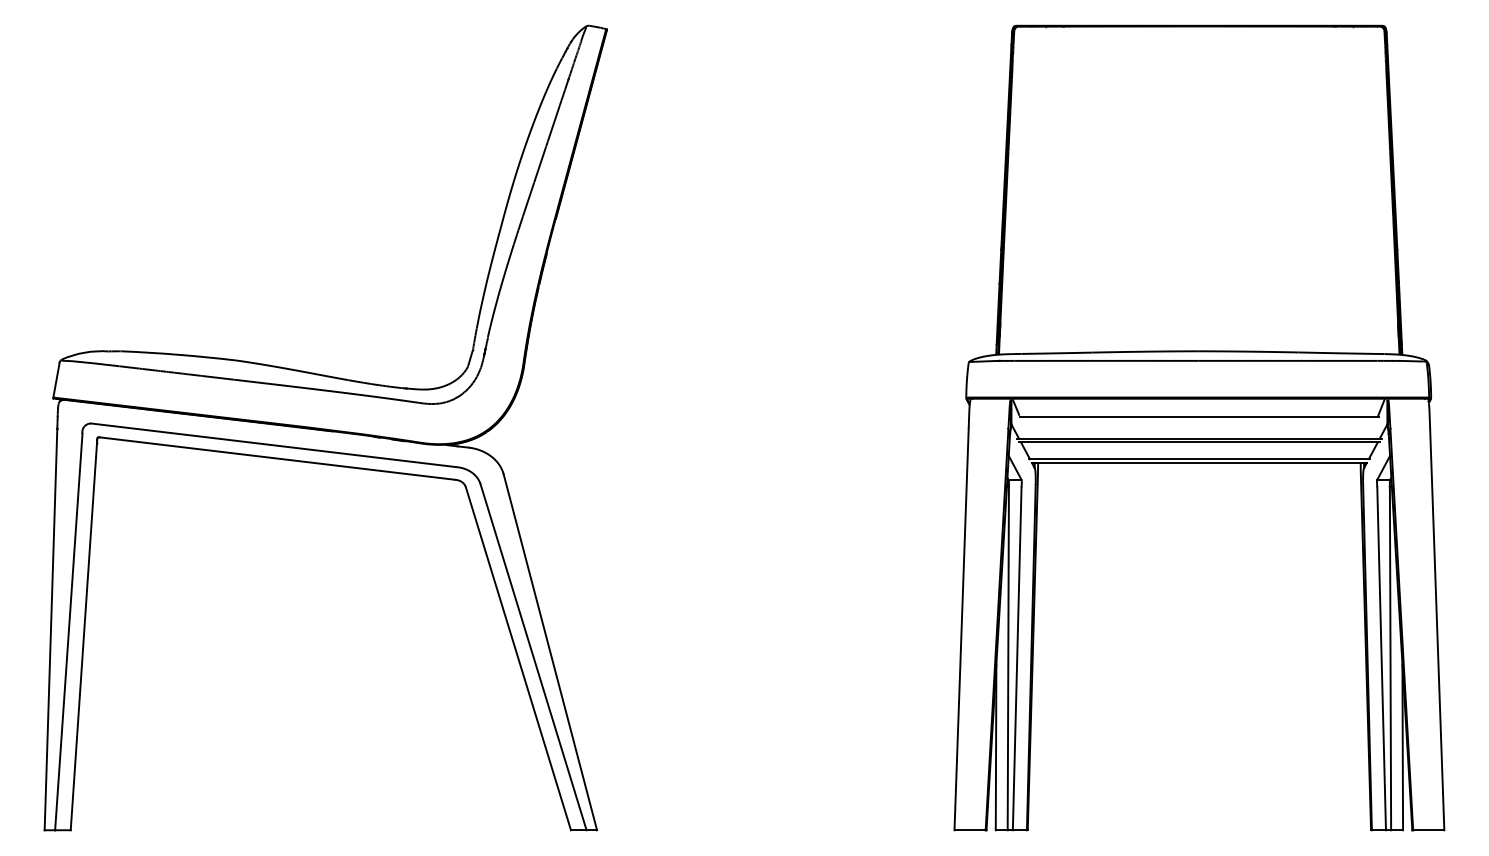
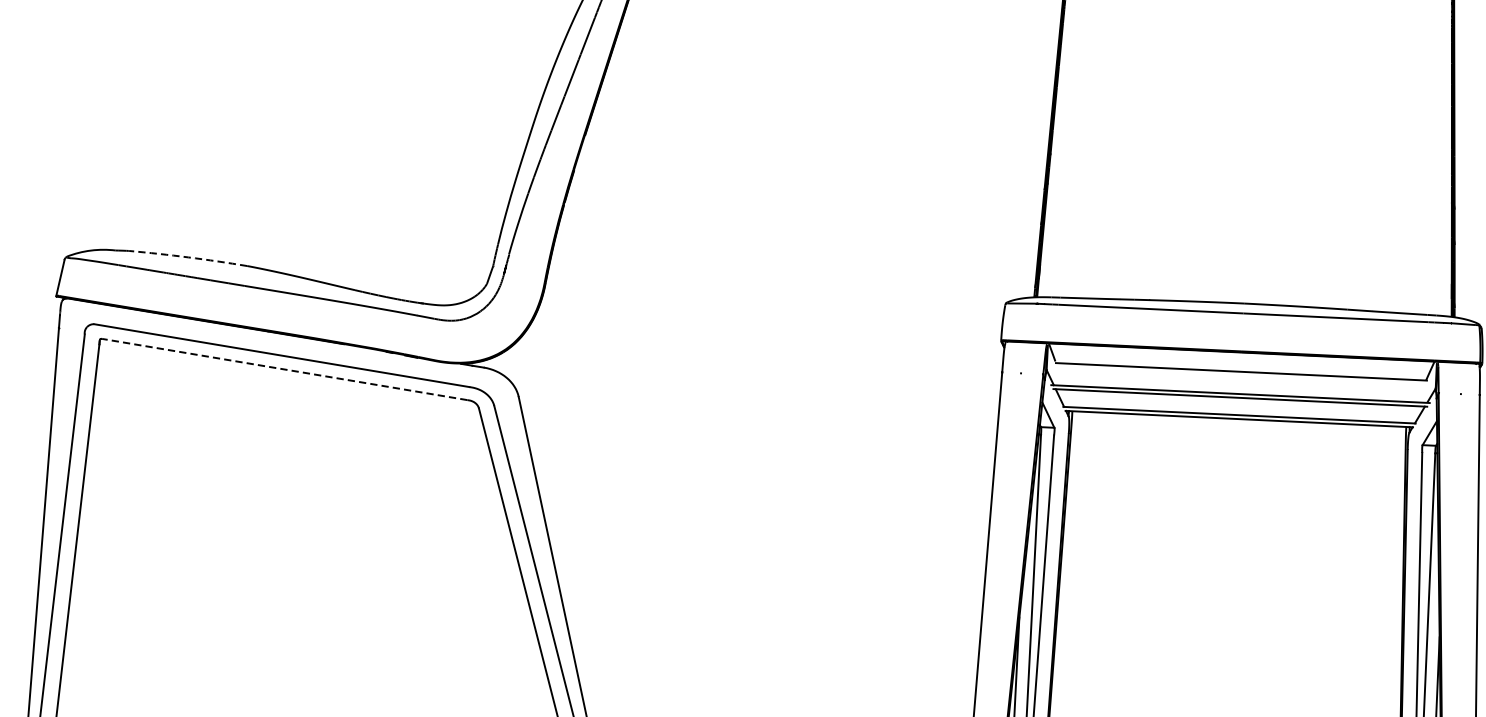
arc: (178, 354) -> (188, 257), solid -> dashed
line: (276, 458) -> (284, 369), solid -> dashed

